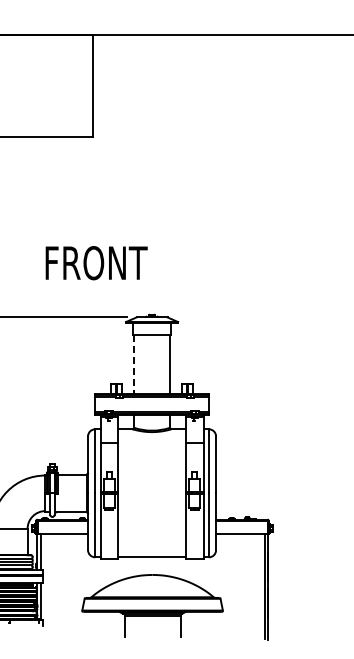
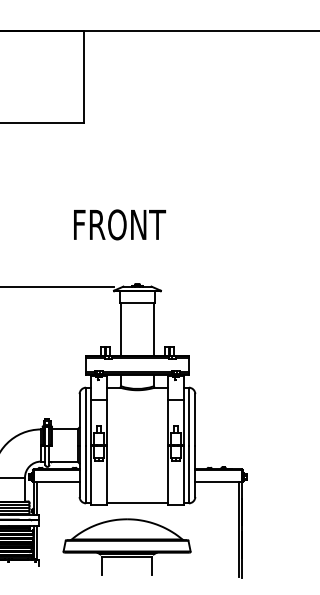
text: (96, 263) -> (119, 225), moved
line: (134, 364) -> (121, 329), dashed -> solid
part: (152, 605) -> (127, 546), moved

